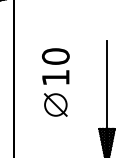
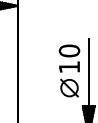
part: (55, 82) -> (69, 70), moved

